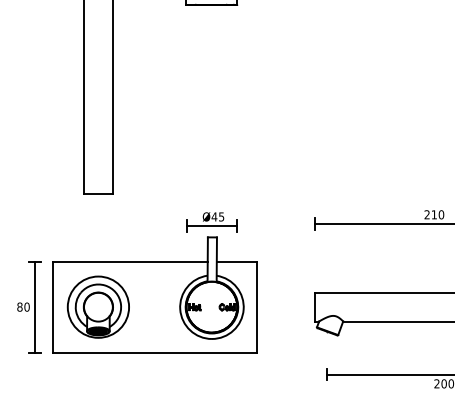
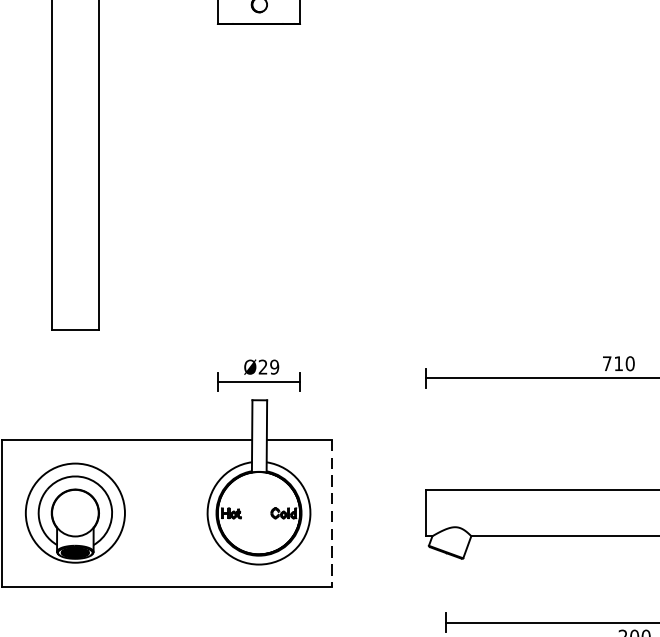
text: (426, 214) -> (606, 363), 210 -> 710
text: (217, 216) -> (267, 366), Ø45 -> Ø29
line: (257, 307) -> (332, 513), solid -> dashed

